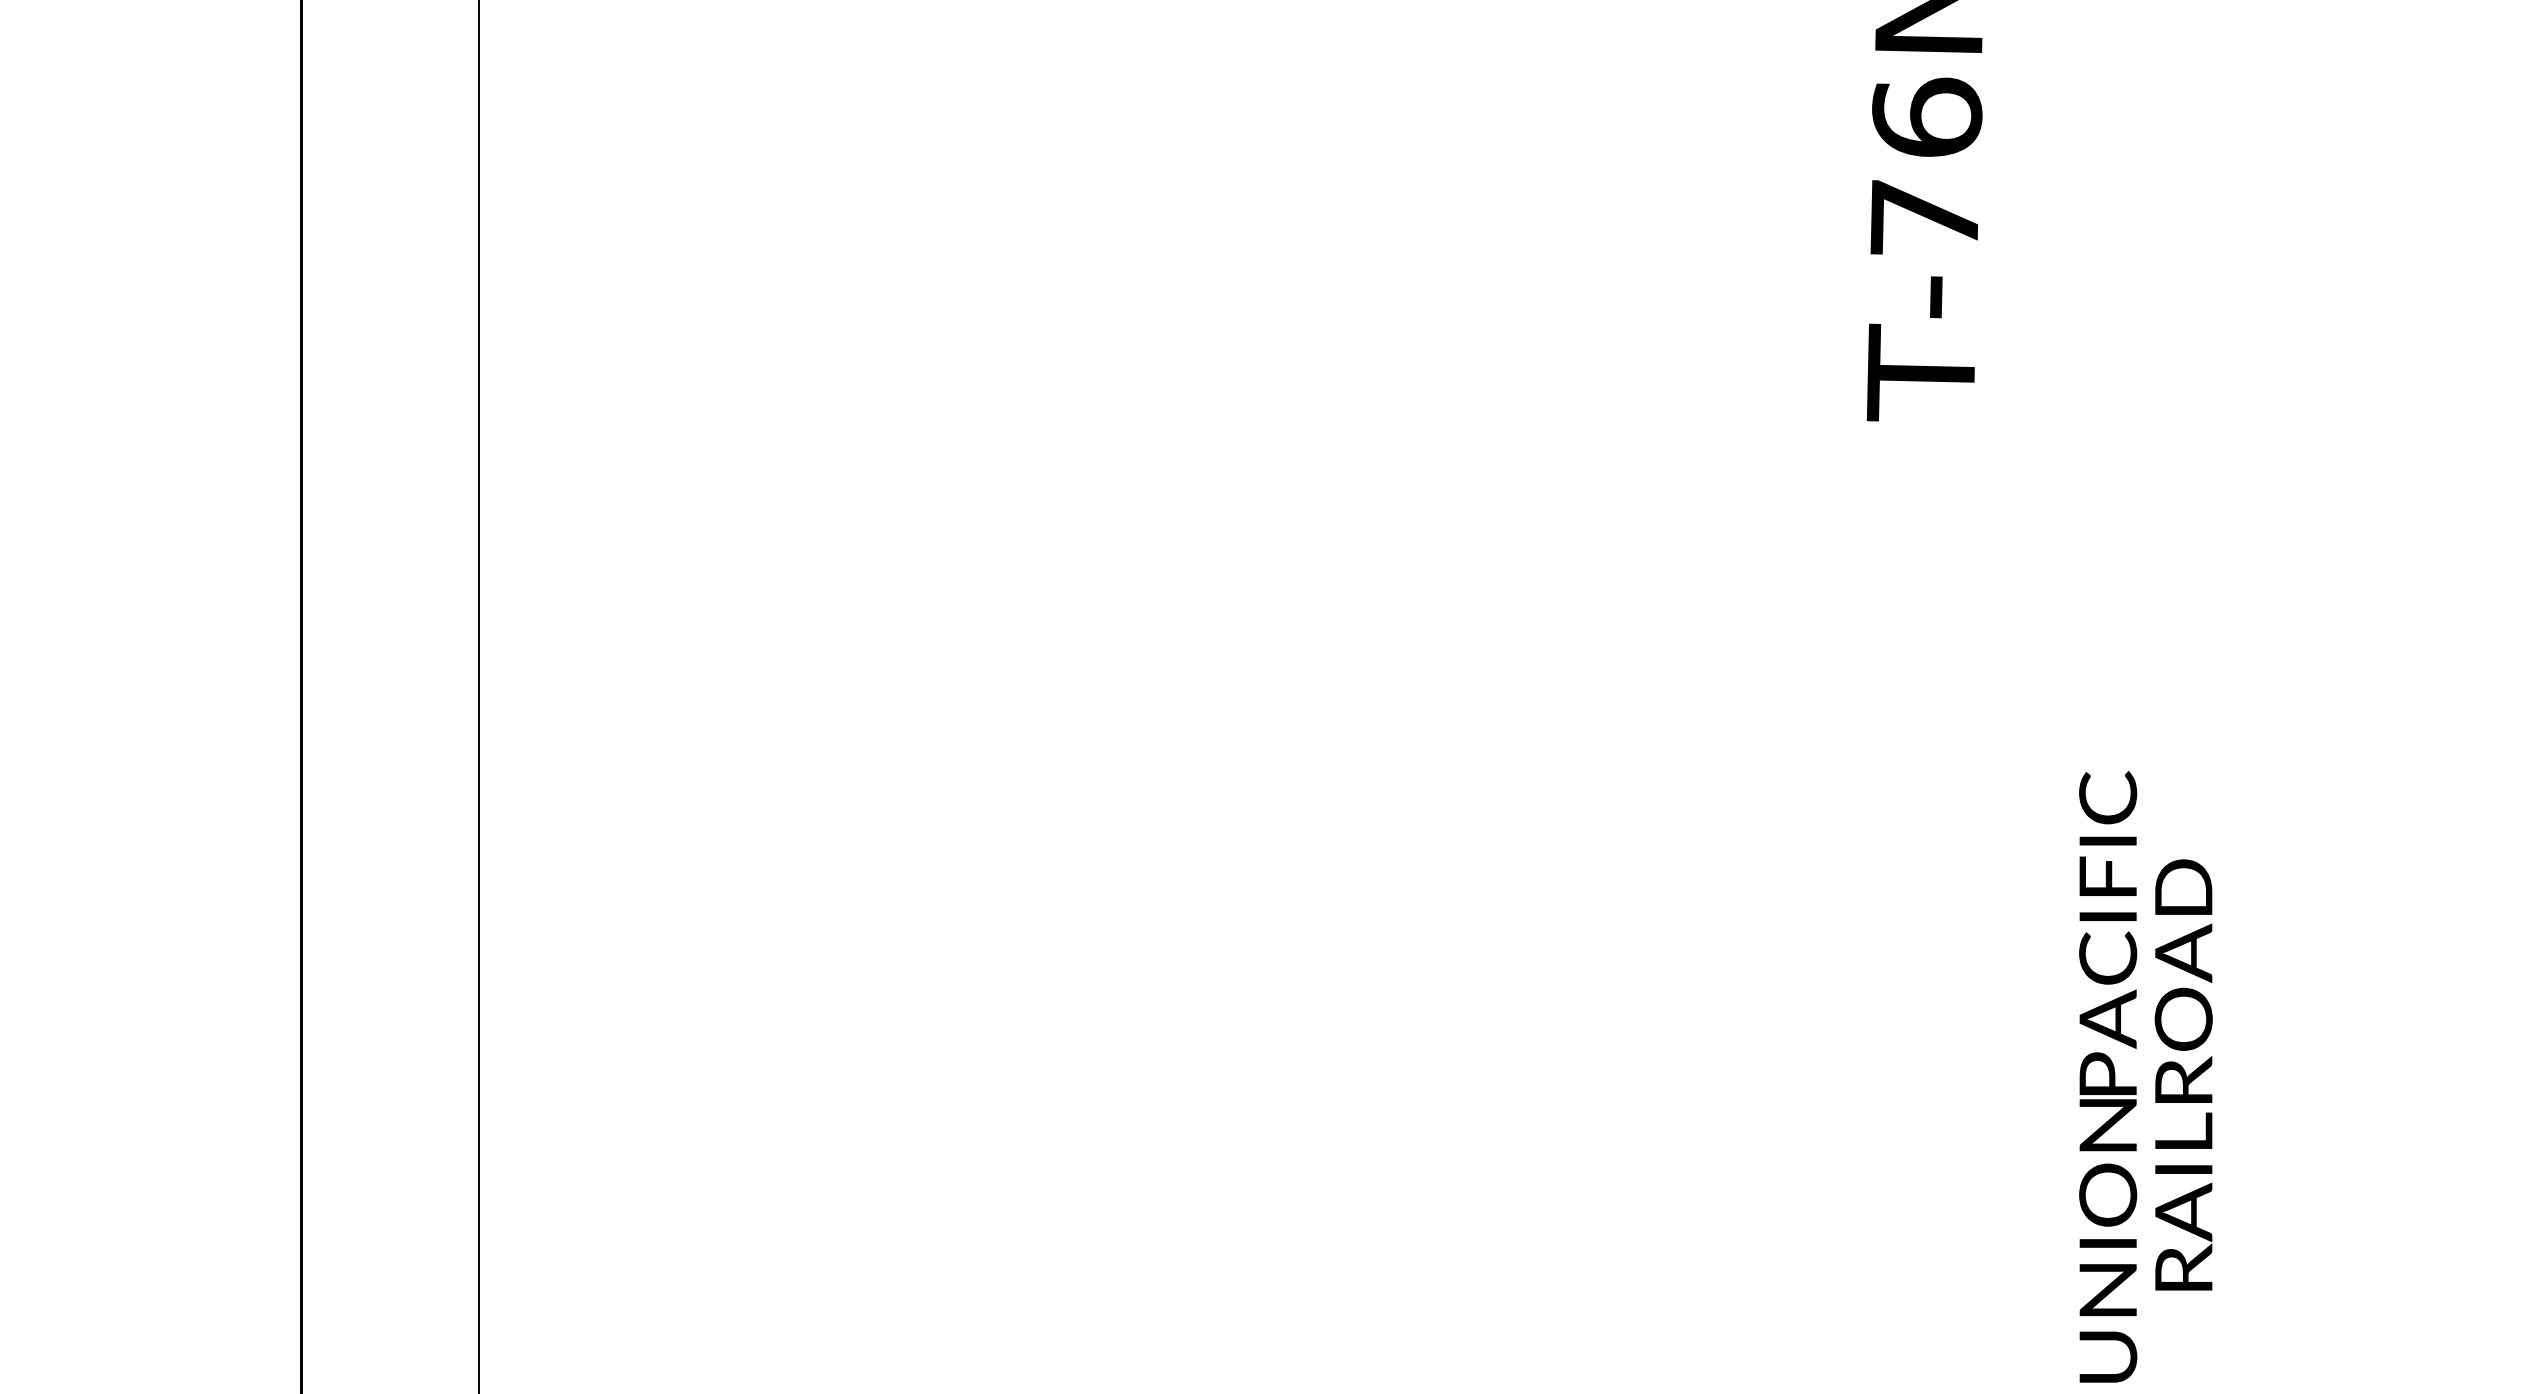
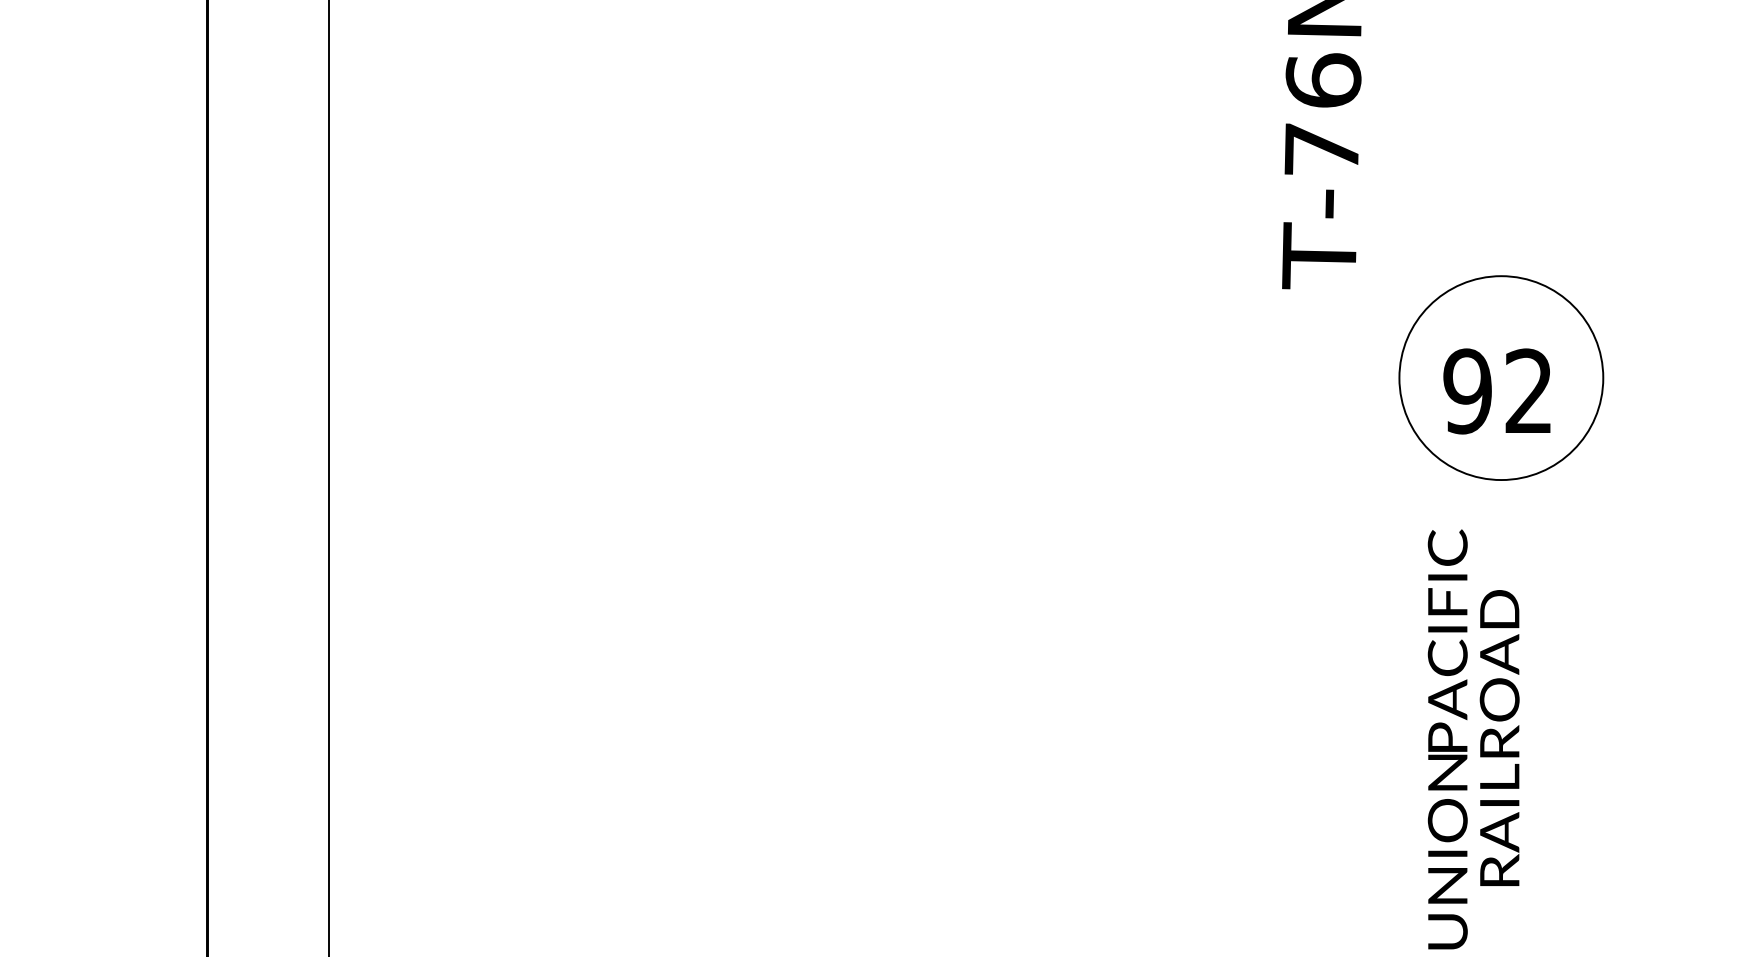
part: (2186, 549) -> (1501, 377), added

